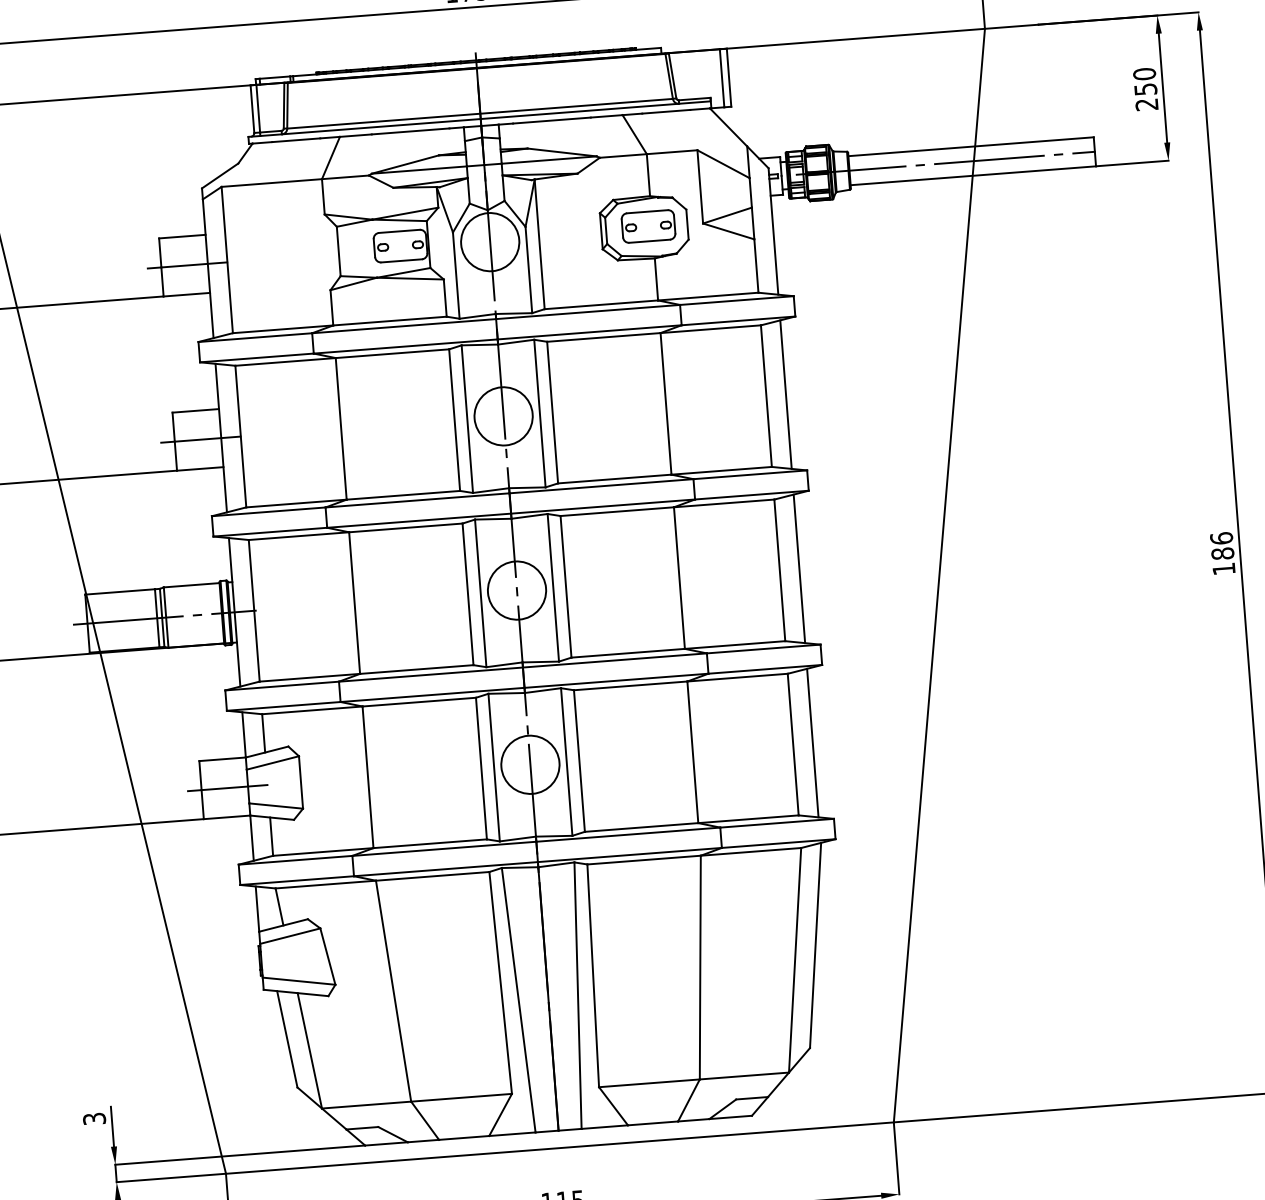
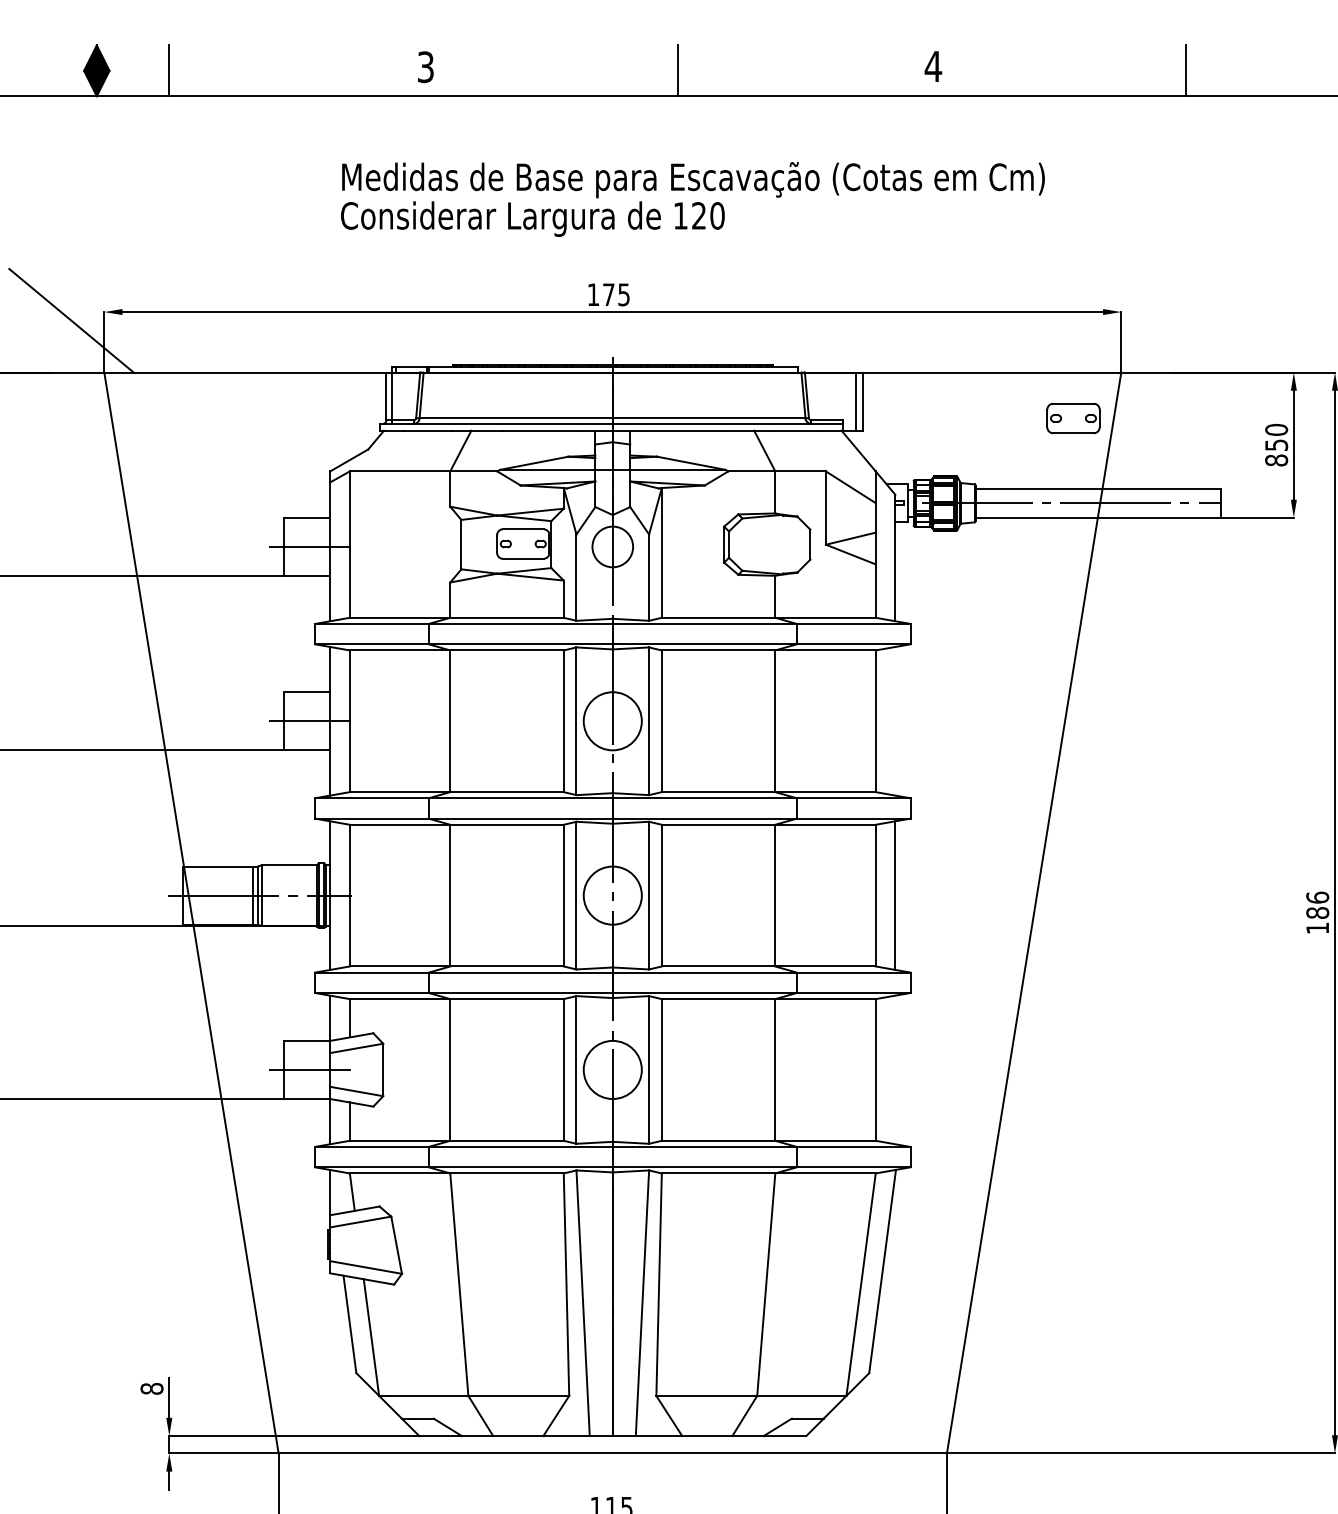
text: (1146, 104) -> (1276, 460), 250 -> 850
part: (648, 226) -> (1073, 418), moved
circle: (489, 241) -> (612, 546), size x0.7
line: (786, 393) -> (895, 720), removed
line: (812, 742) -> (895, 1069), removed
text: (93, 1118) -> (151, 1388), 3 -> 8

